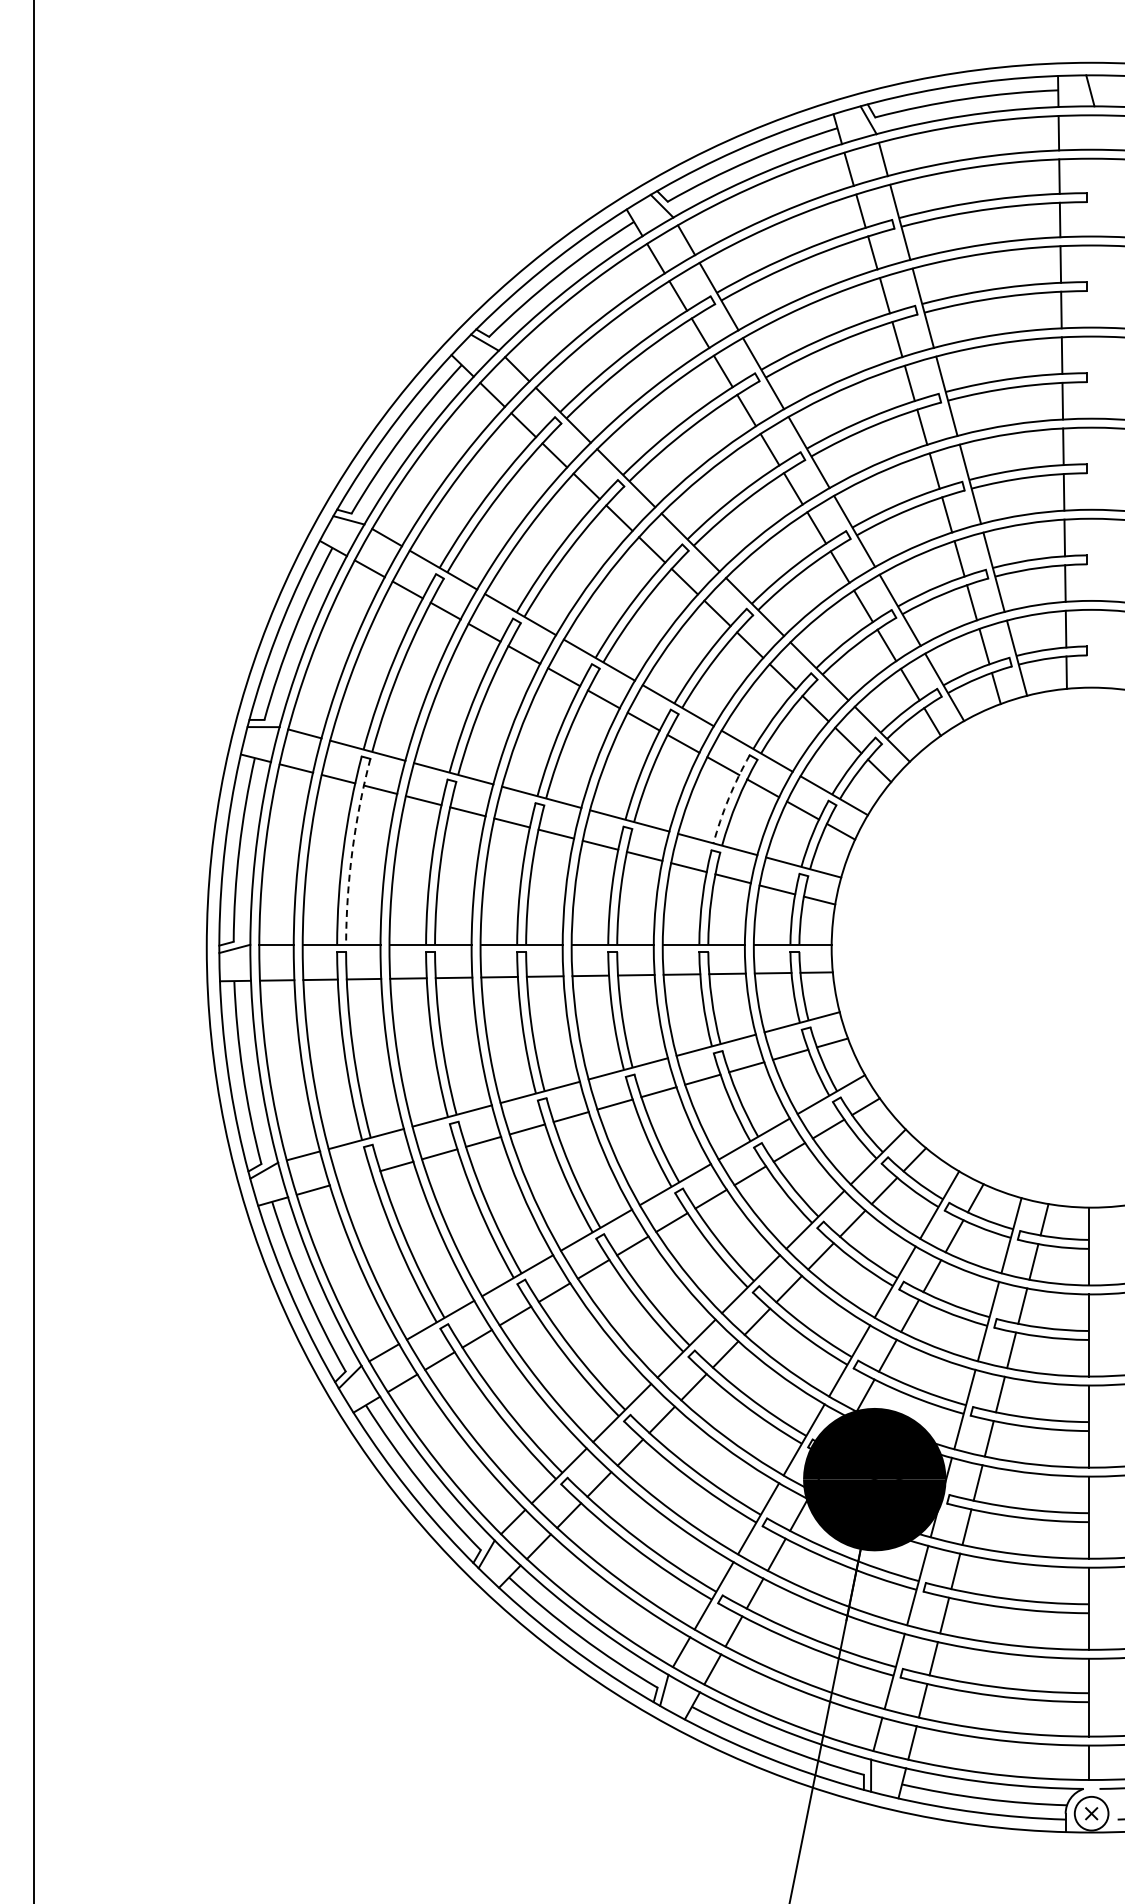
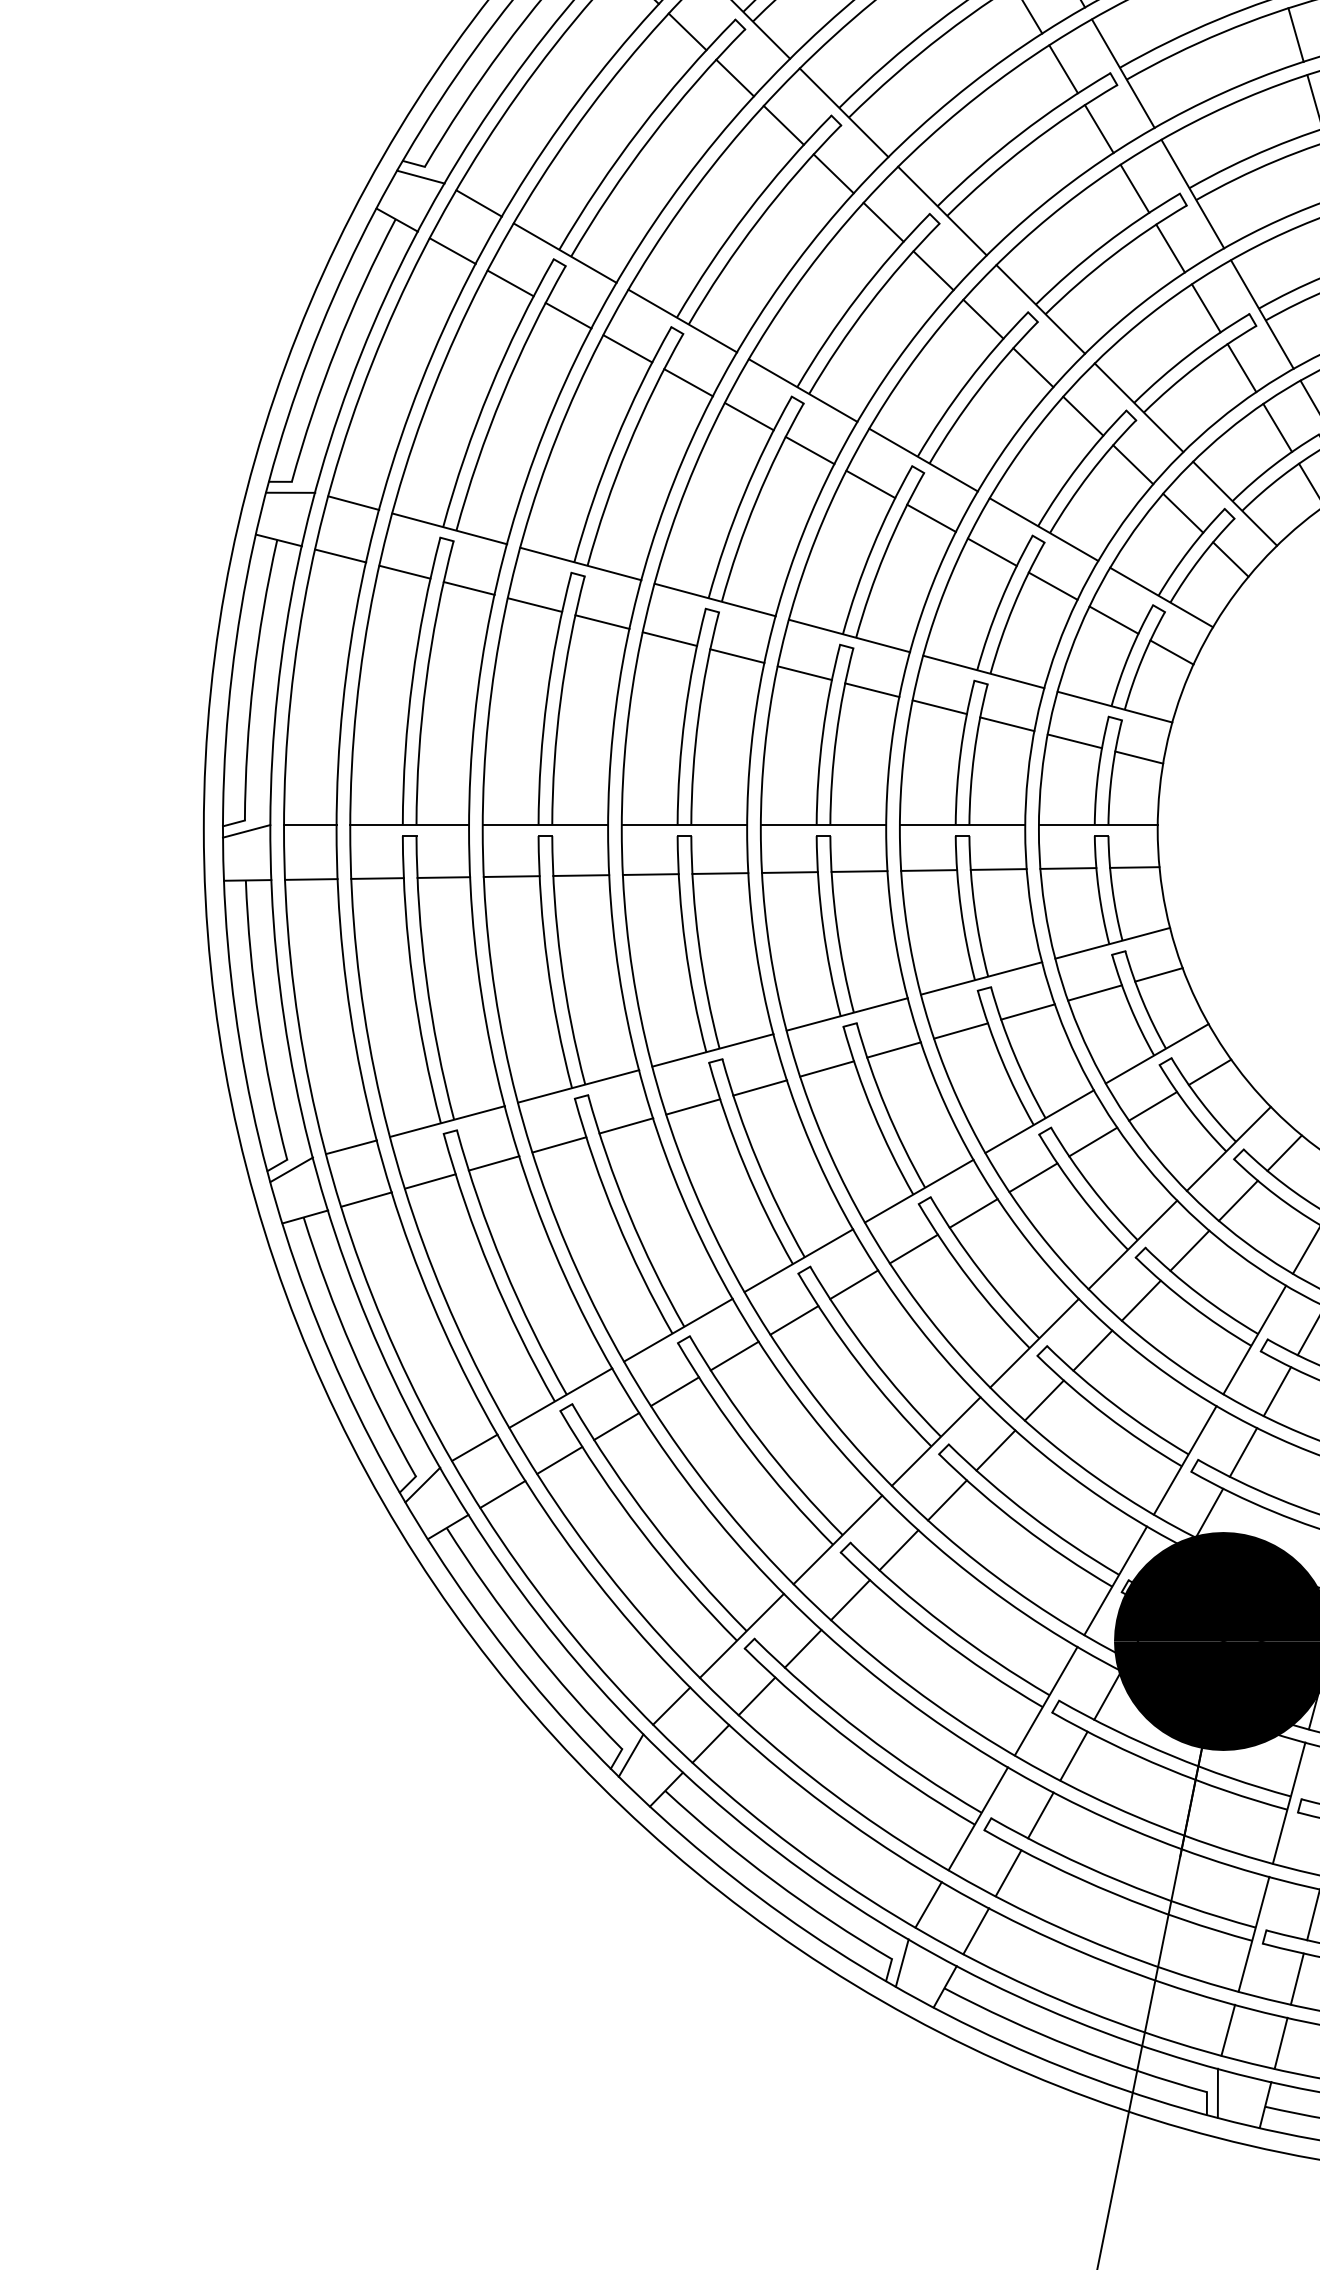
arc: (728, 798) -> (1000, 601), dashed -> solid
arc: (352, 851) -> (426, 682), dashed -> solid
line: (354, 1177) -> (429, 1180), added

